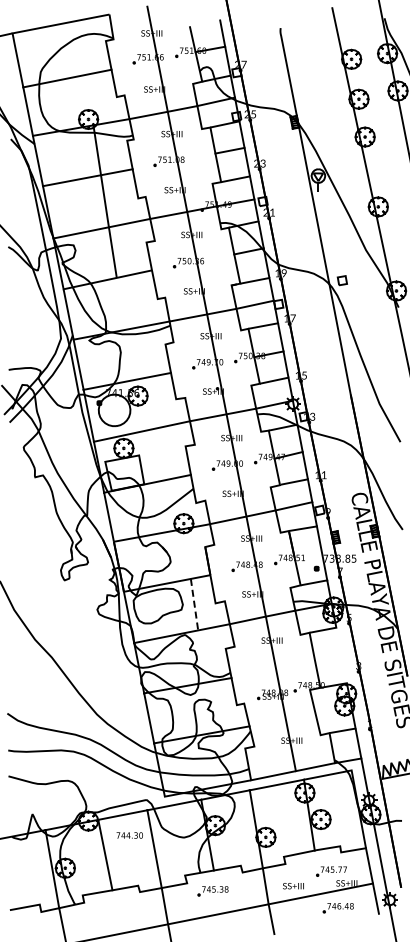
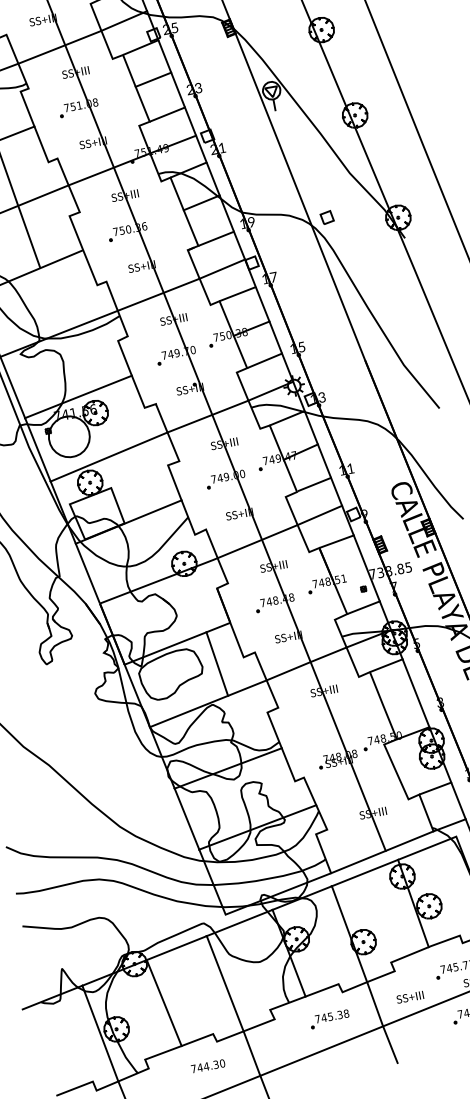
line: (194, 605) -> (217, 665), dashed -> solid
line: (341, 655) -> (415, 693), added
text: (129, 835) -> (207, 1066), moved
part: (212, 891) -> (329, 1019), moved

